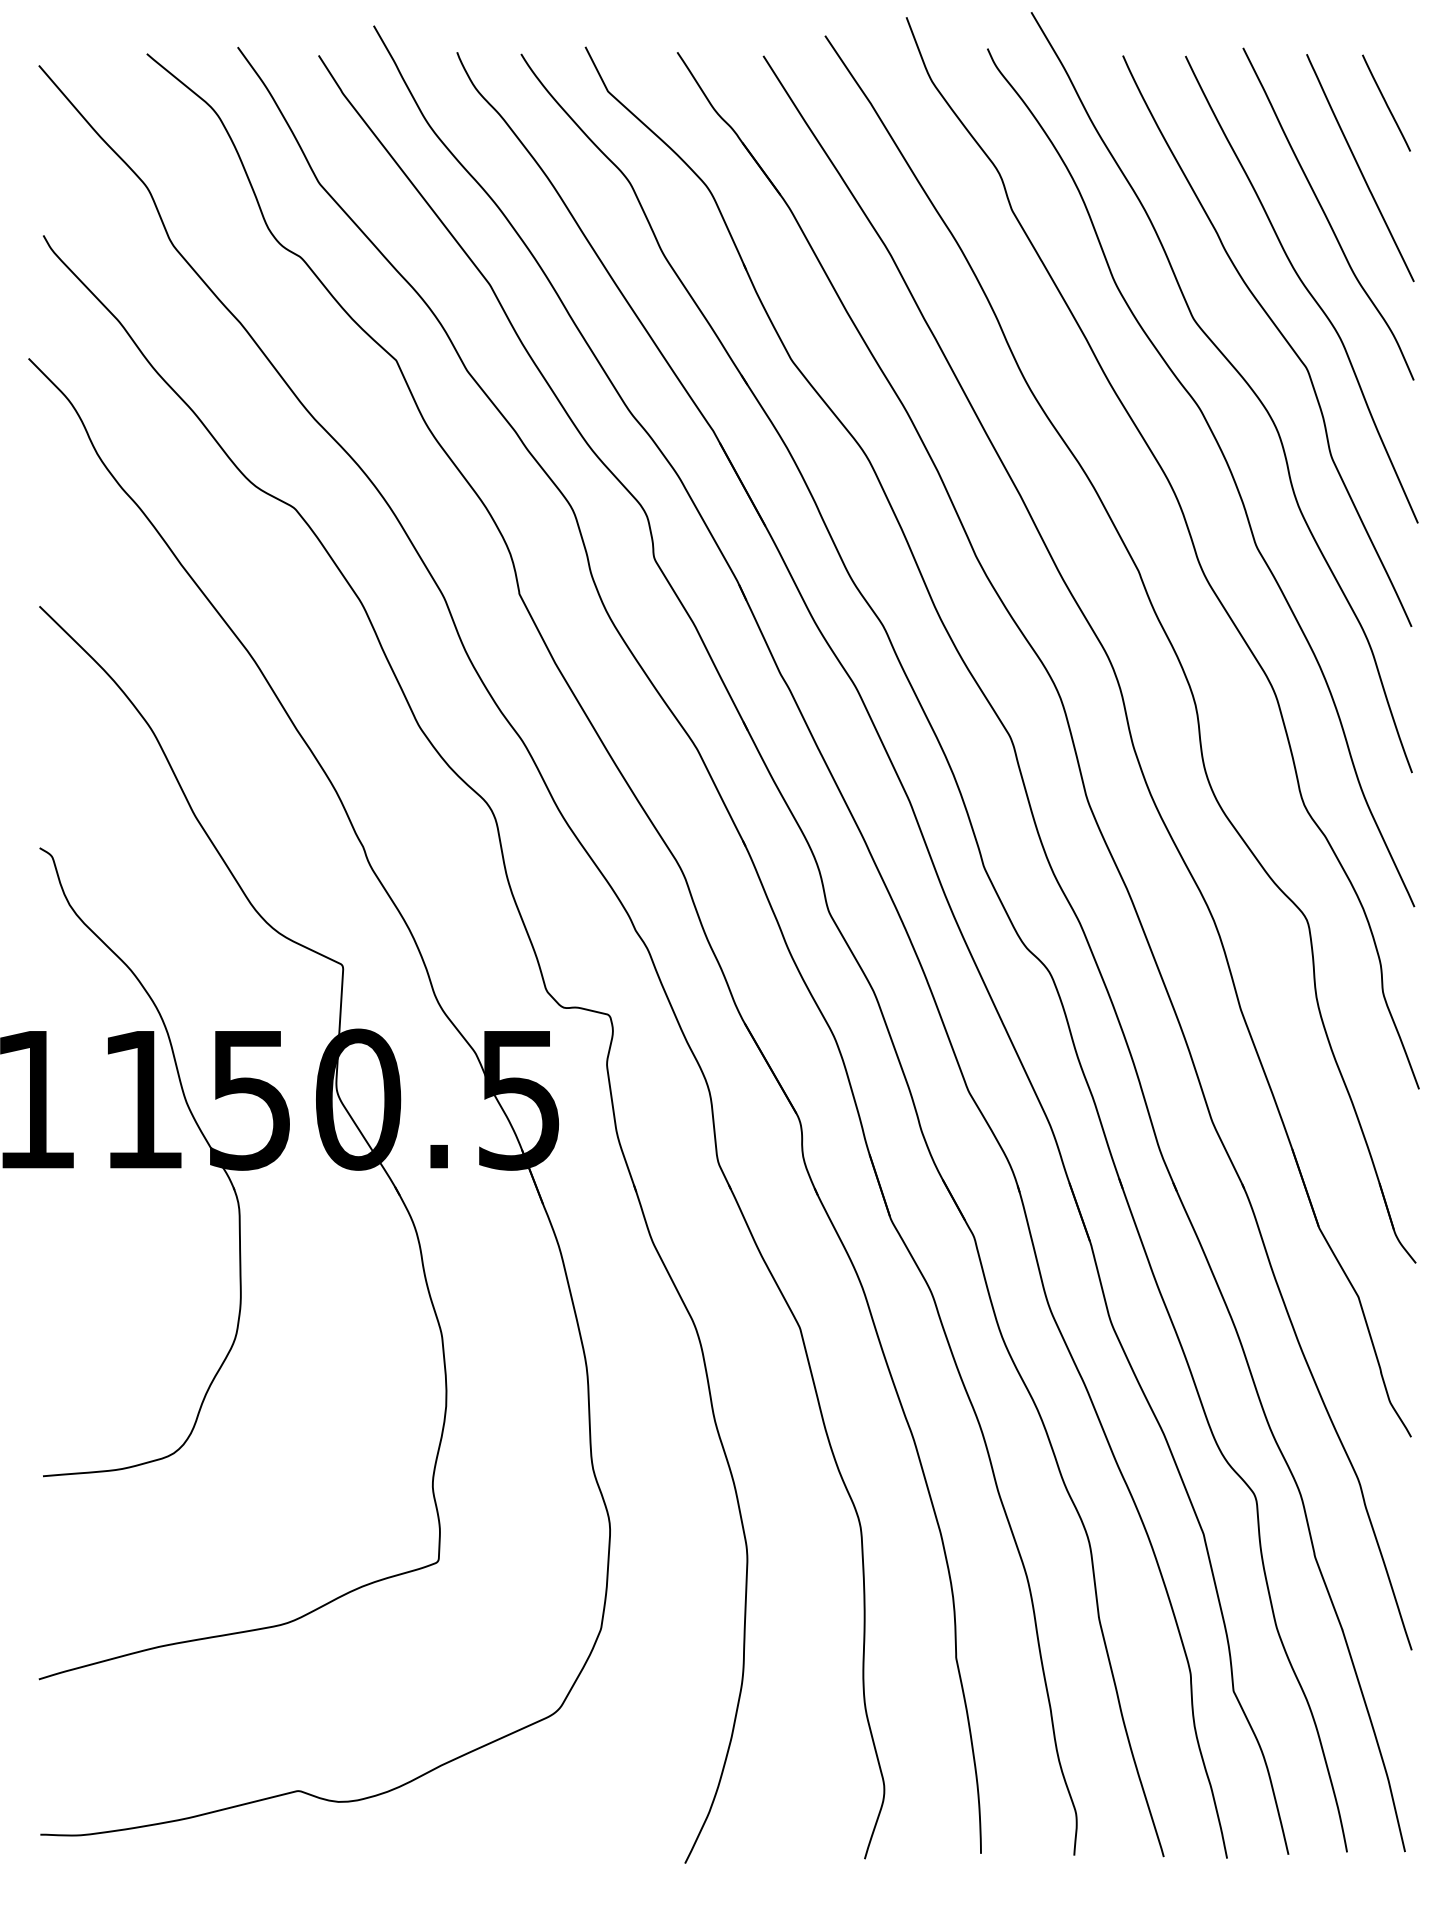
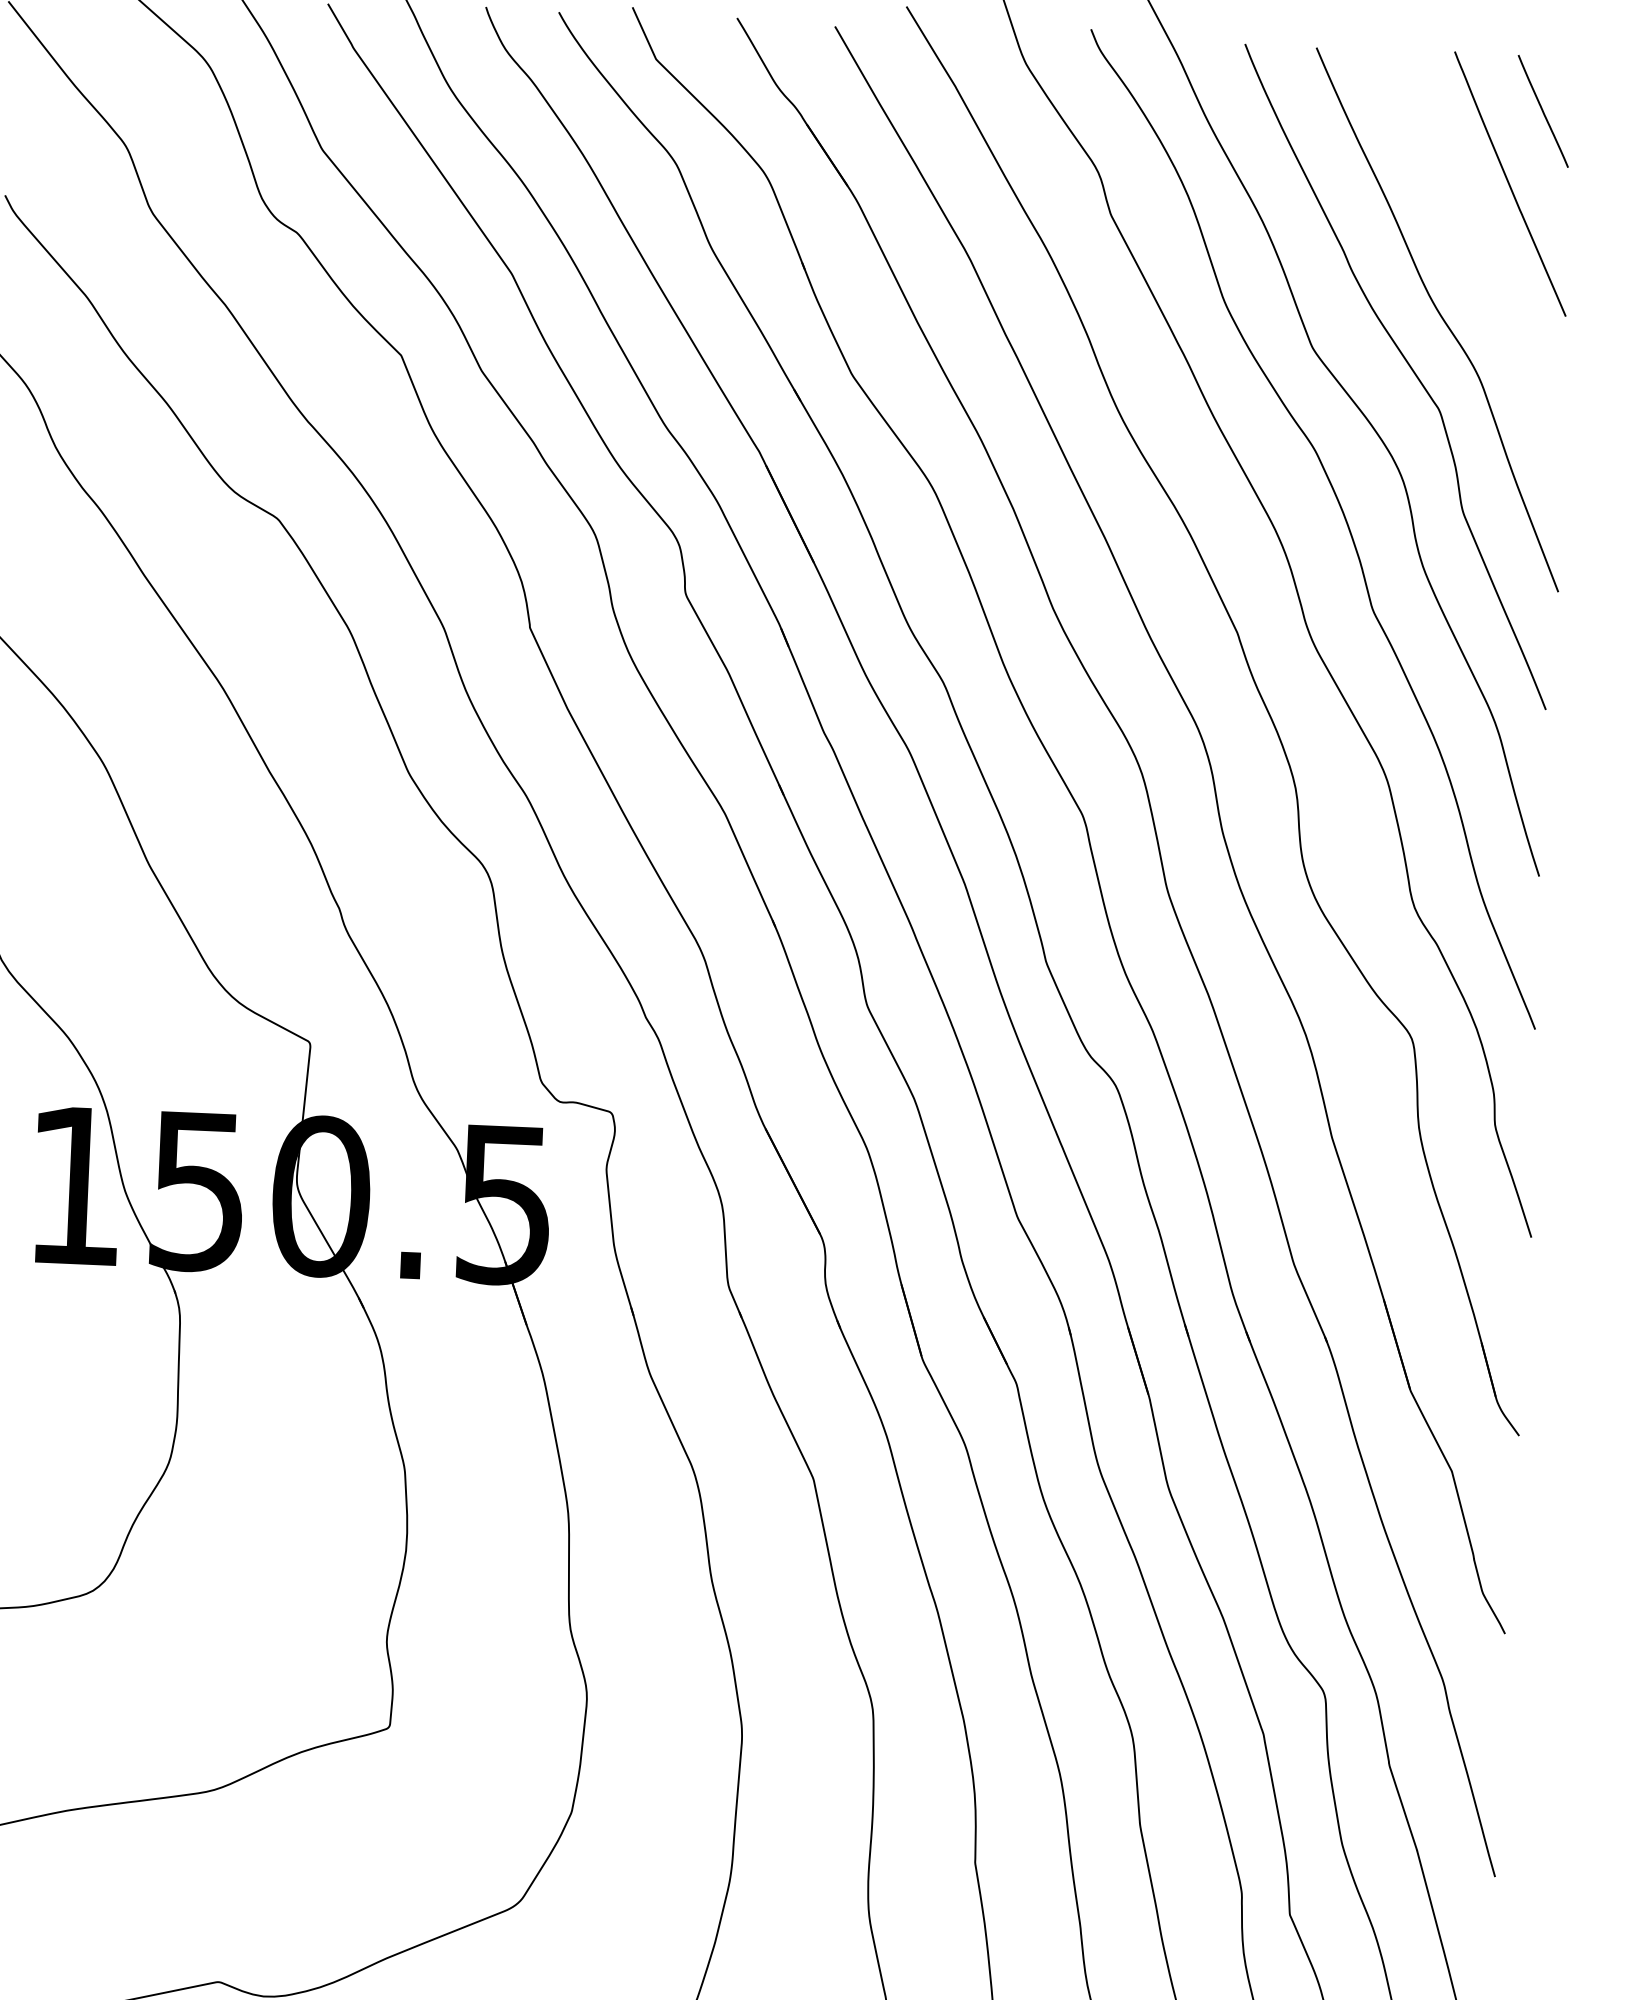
curve: (1326, 214) -> (1469, 235), removed

